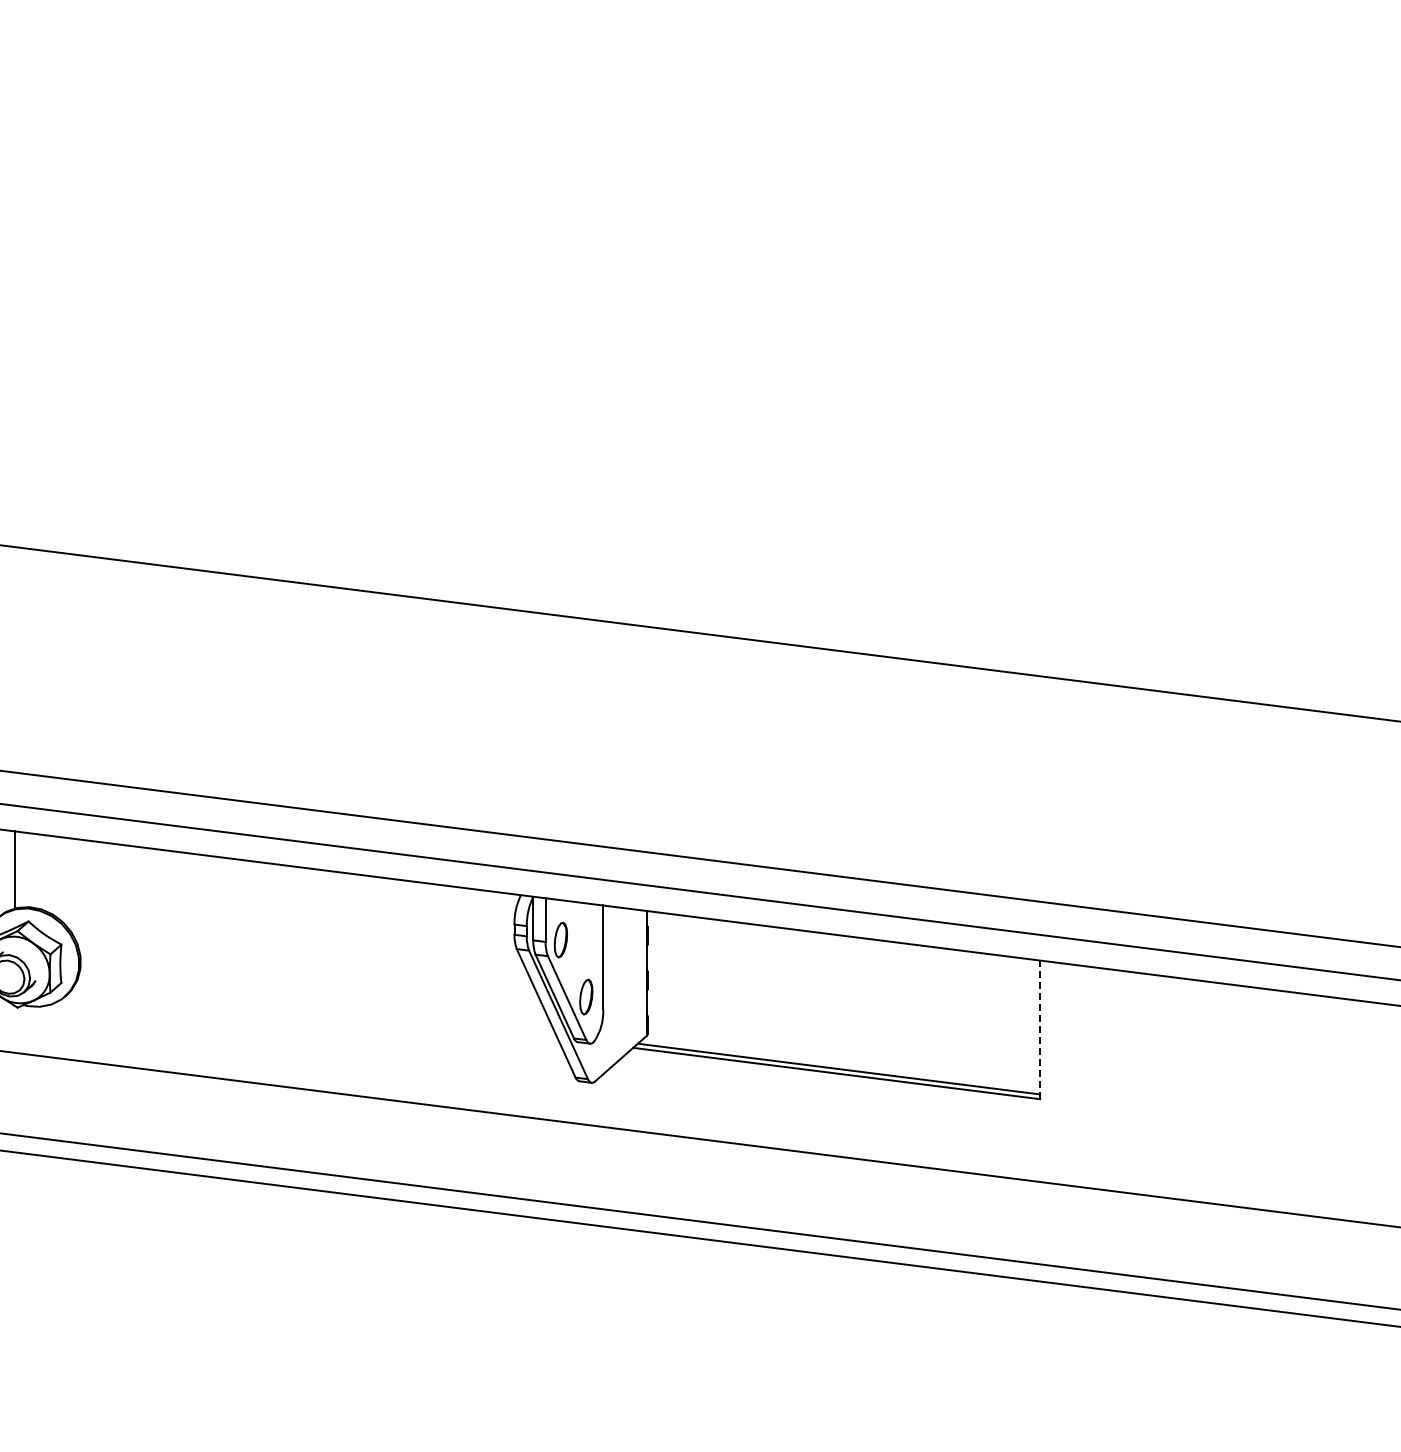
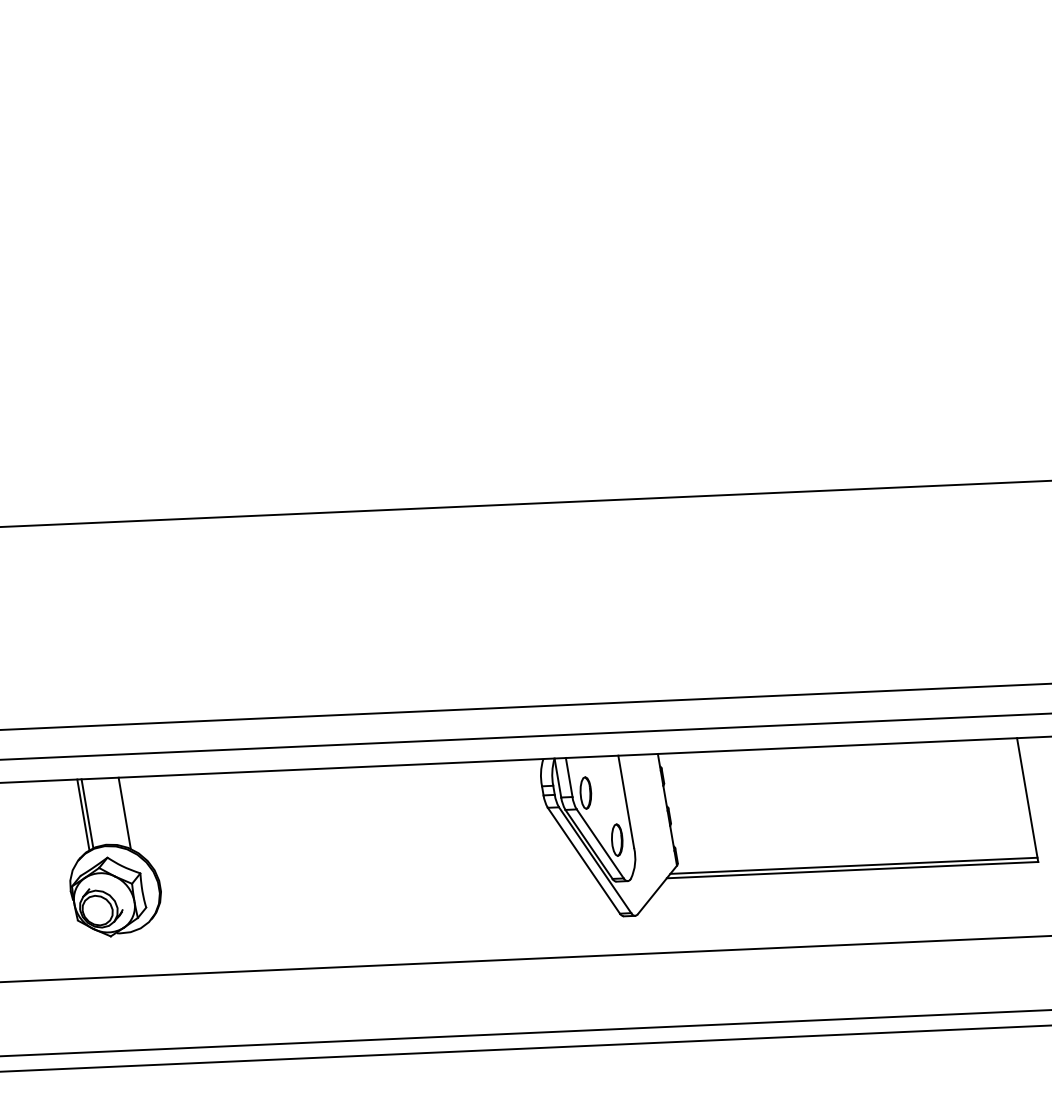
line: (10, 870) -> (83, 814), added
line: (55, 876) -> (124, 813), added
line: (1040, 1029) -> (1027, 799), dashed -> solid

